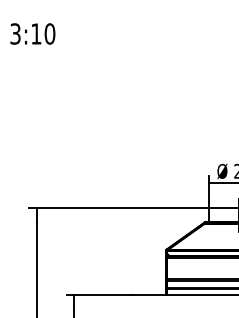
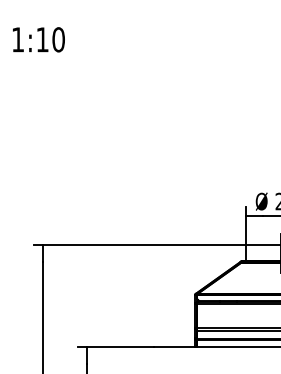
text: (15, 33) -> (18, 39), 3:10 -> 1:10

